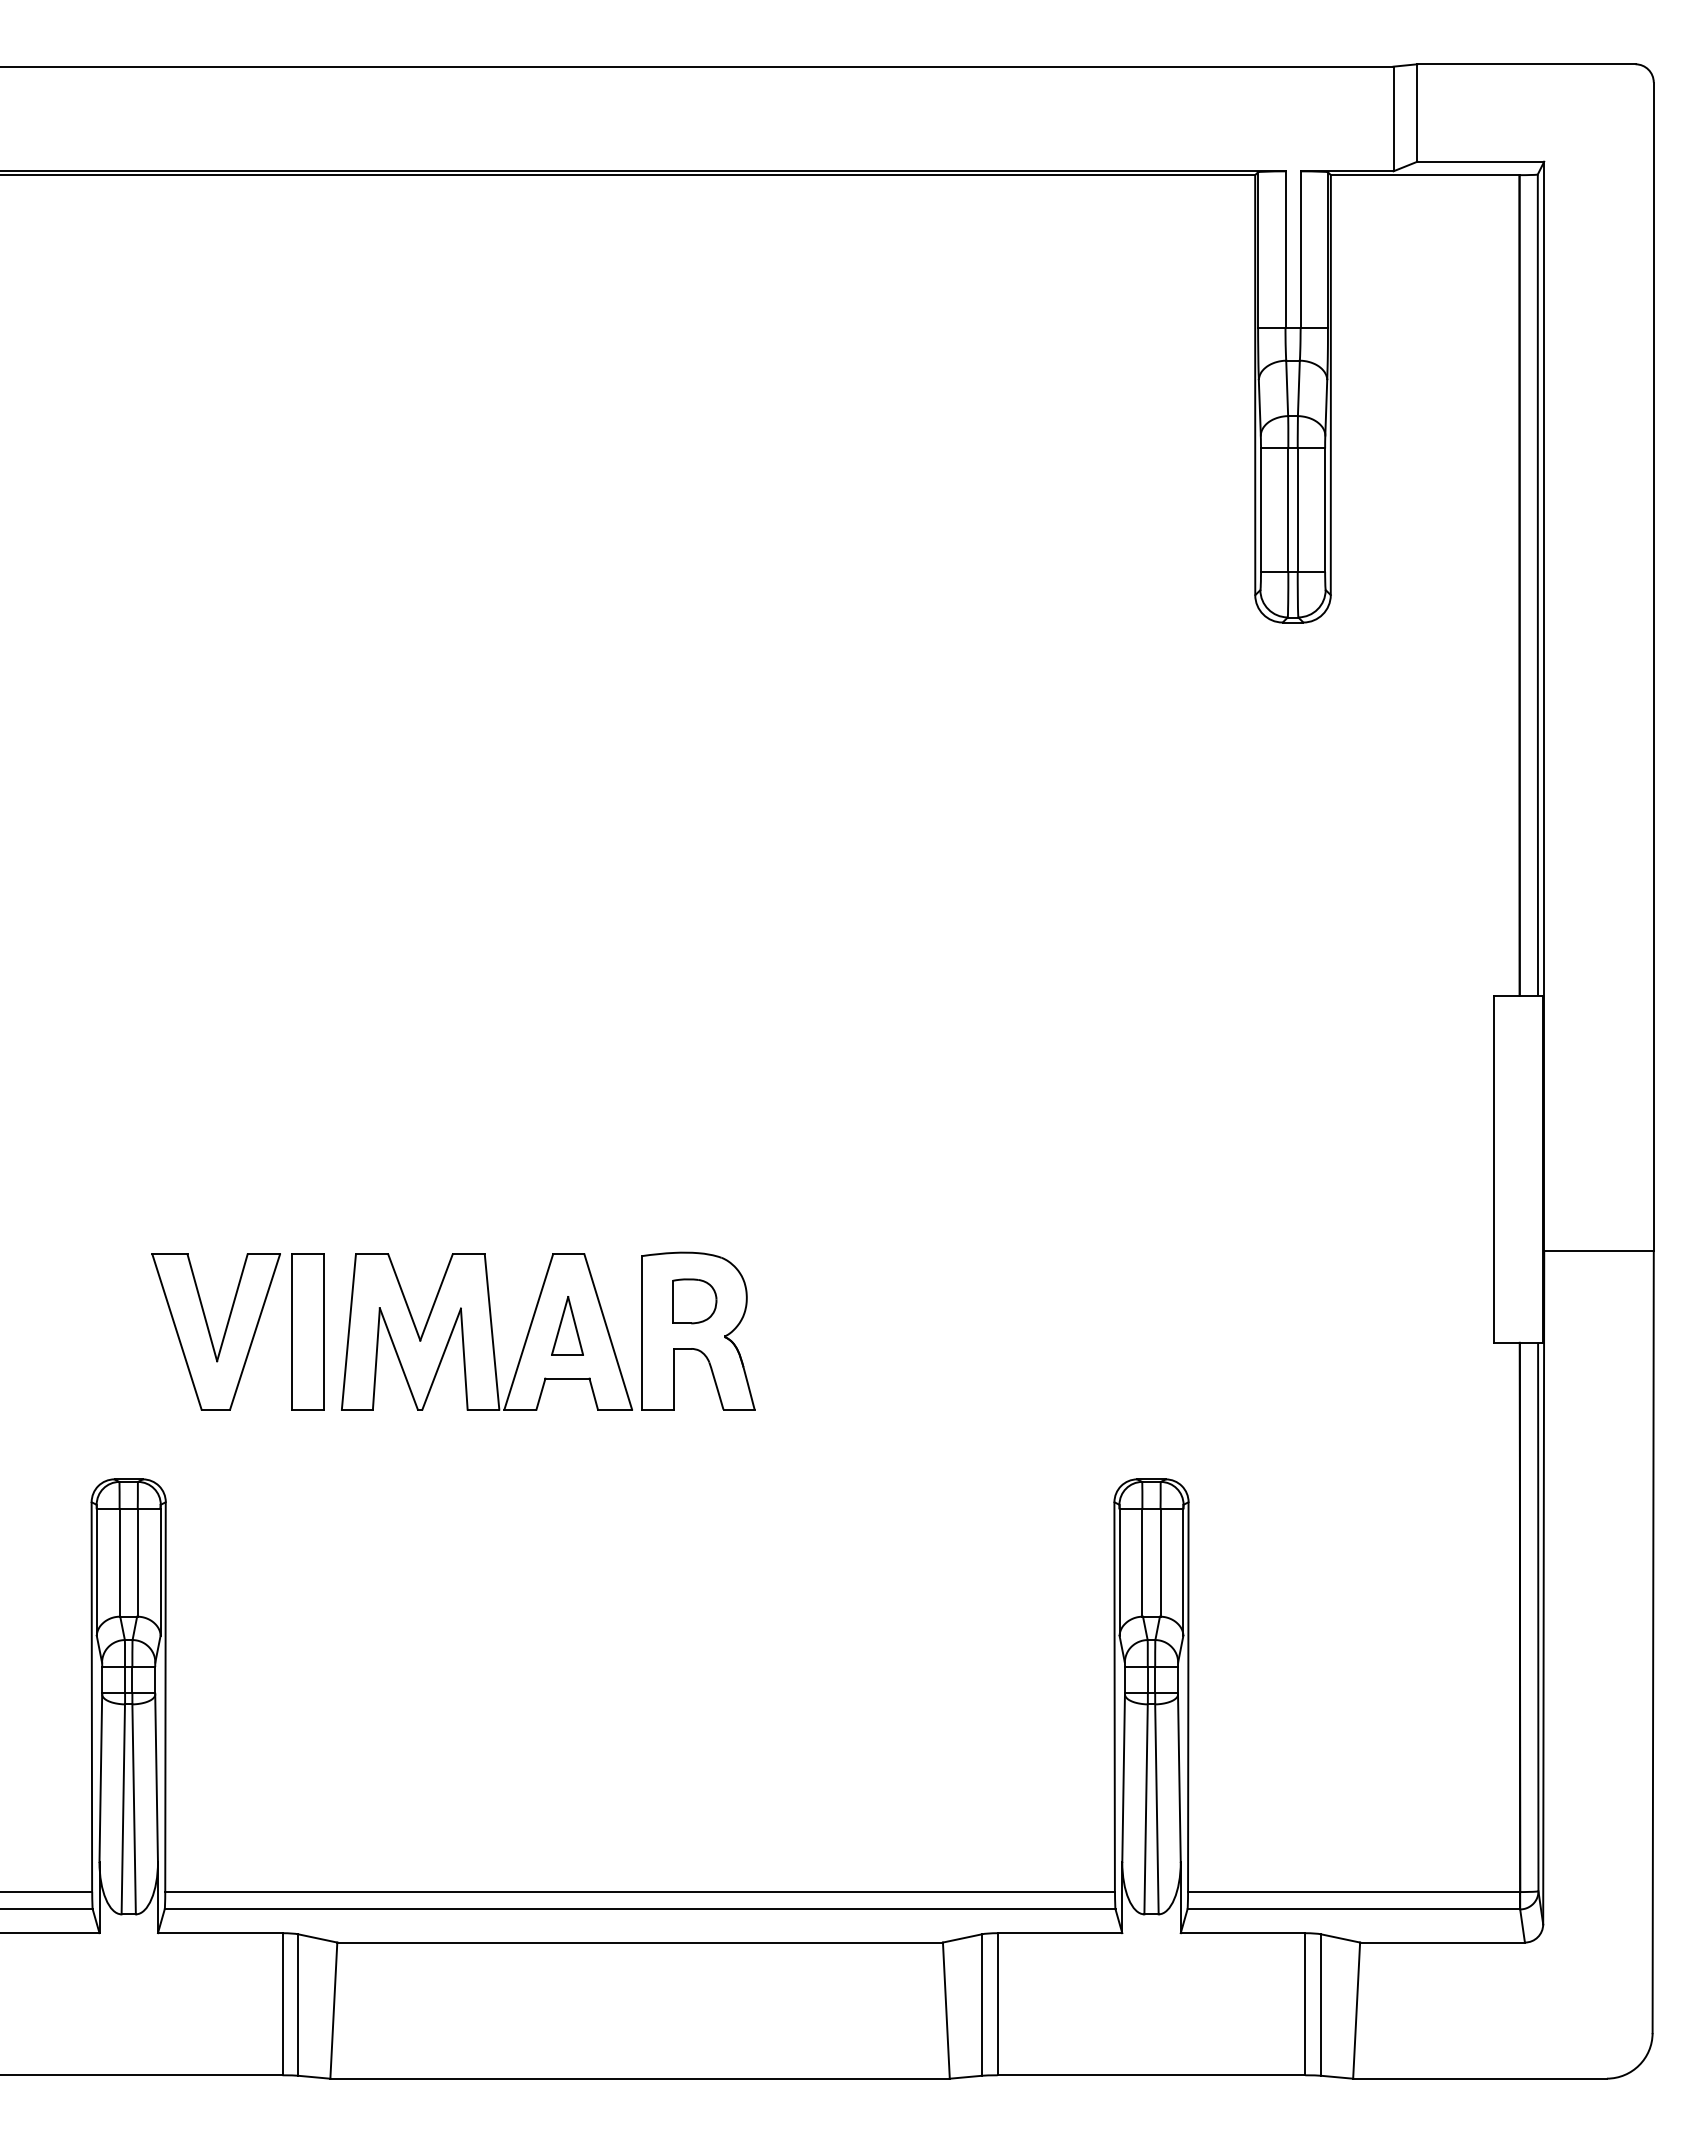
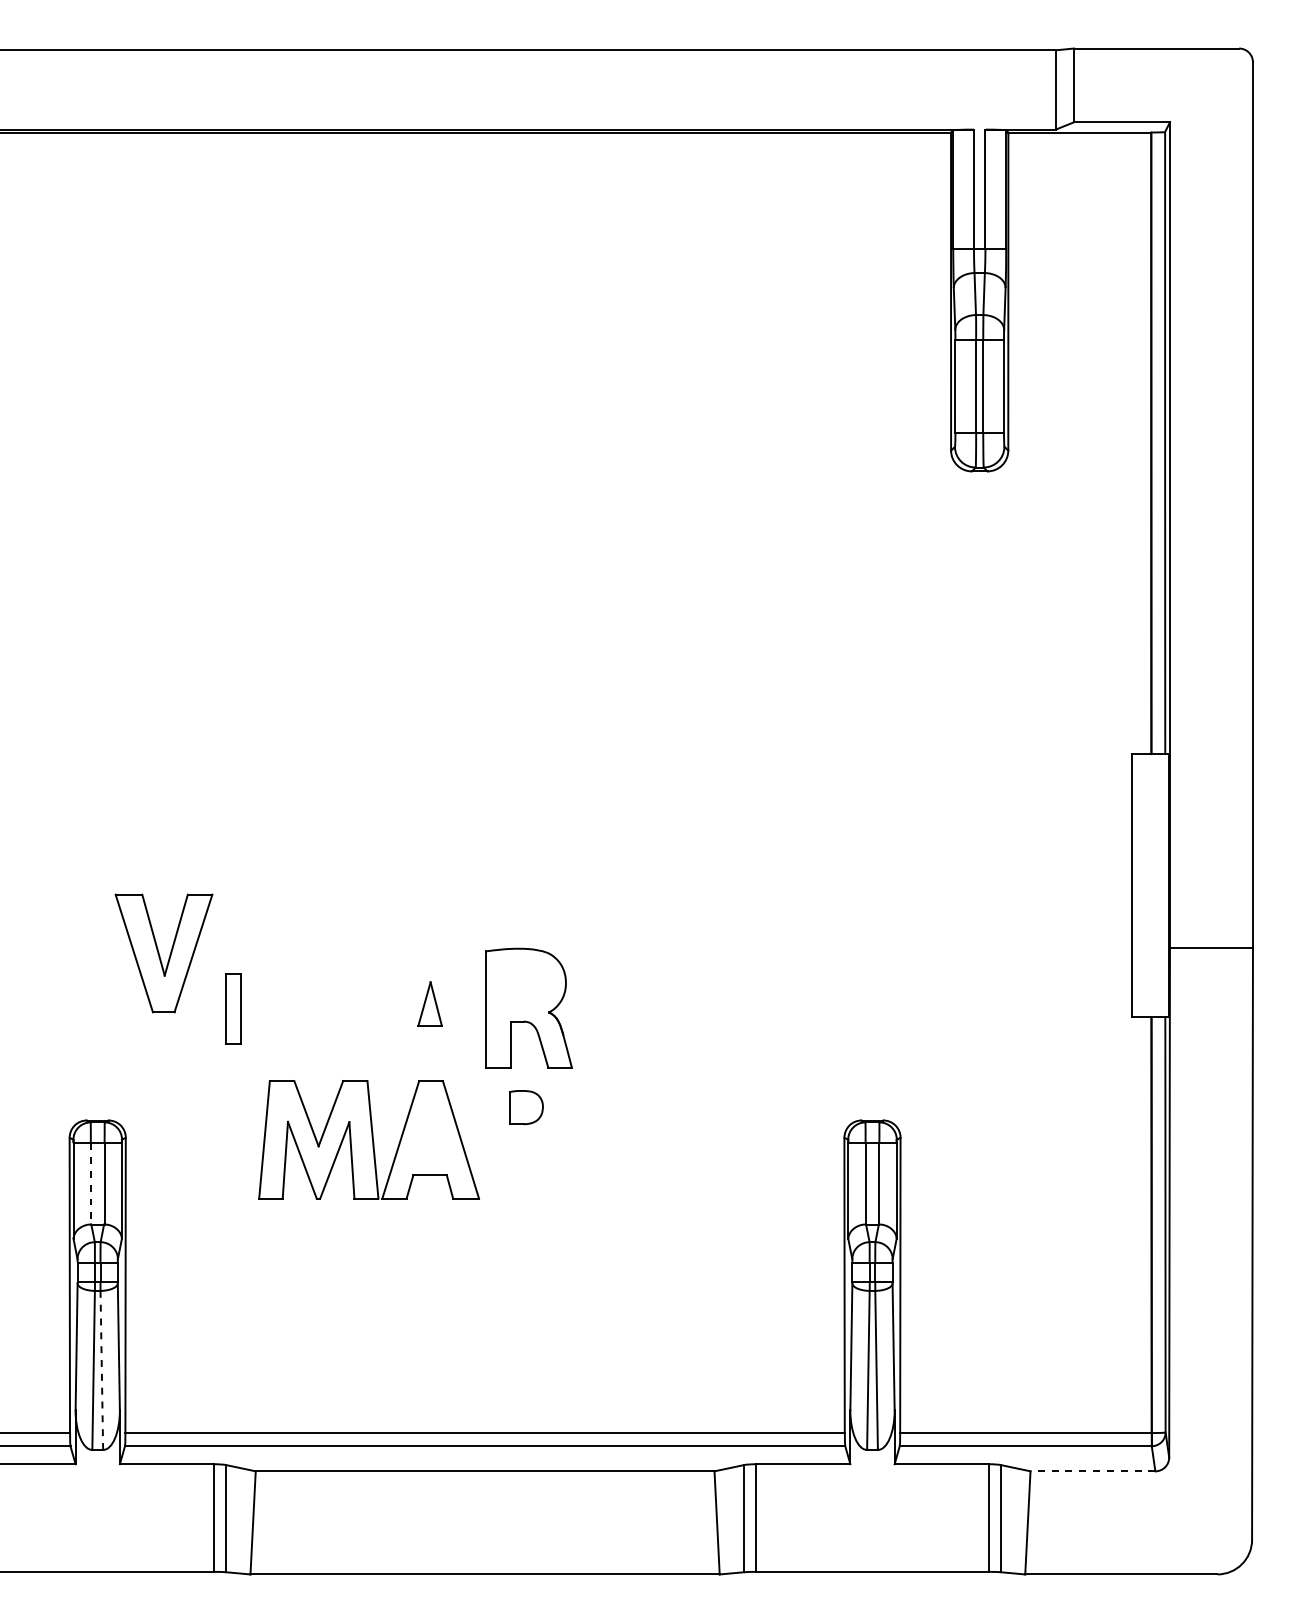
part: (694, 1301) -> (526, 1107), moved
part: (215, 1331) -> (163, 953), moved
part: (307, 1331) -> (233, 1008), size x0.6
part: (486, 1331) -> (368, 1139), moved
line: (119, 1563) -> (90, 1184), solid -> dashed
line: (134, 1809) -> (102, 1370), solid -> dashed
line: (1442, 1942) -> (1092, 1471), solid -> dashed

